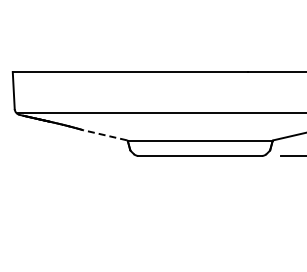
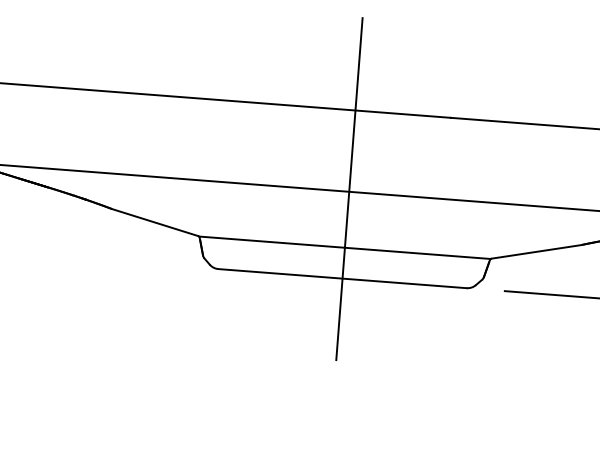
line: (200, 112) -> (349, 191), added
line: (104, 135) -> (153, 222), dashed -> solid

